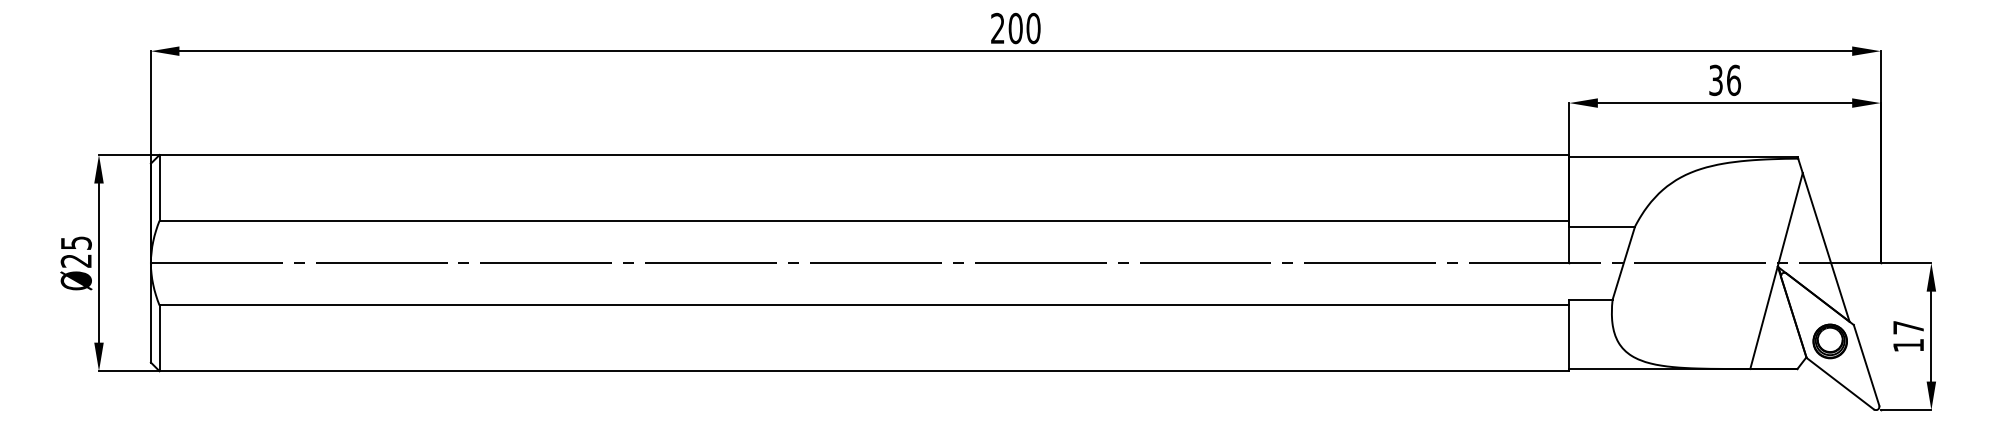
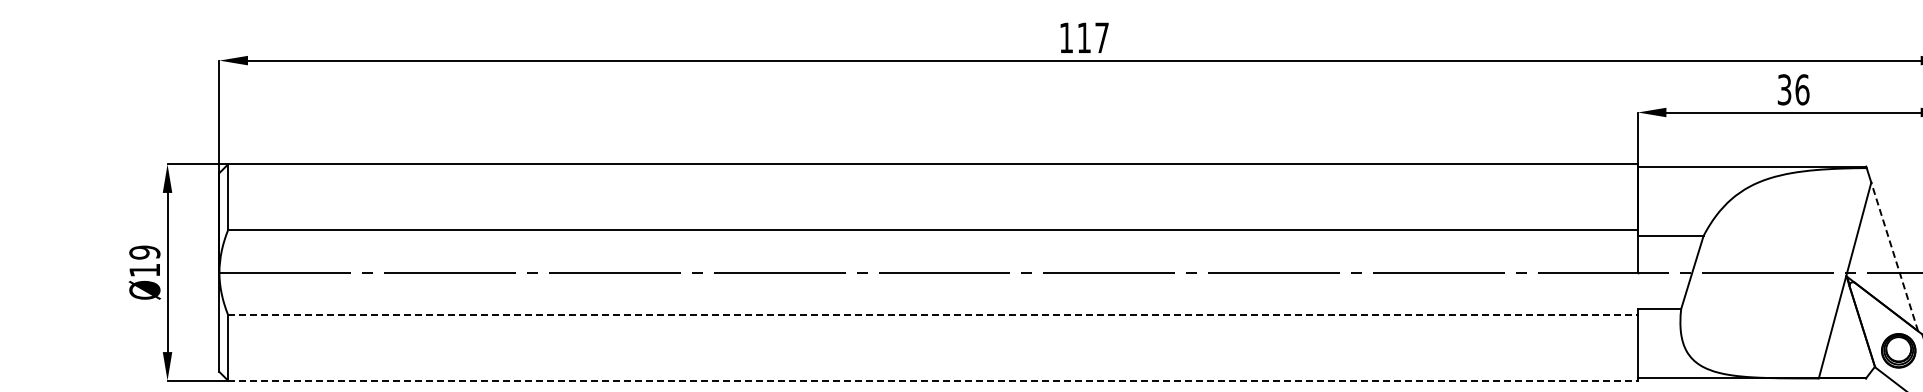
text: (1015, 28) -> (1084, 37), 200 -> 117
line: (1826, 247) -> (1895, 256), solid -> dashed
text: (75, 251) -> (144, 260), Ø25 -> Ø19
line: (864, 305) -> (933, 314), solid -> dashed
line: (864, 371) -> (933, 380), solid -> dashed

